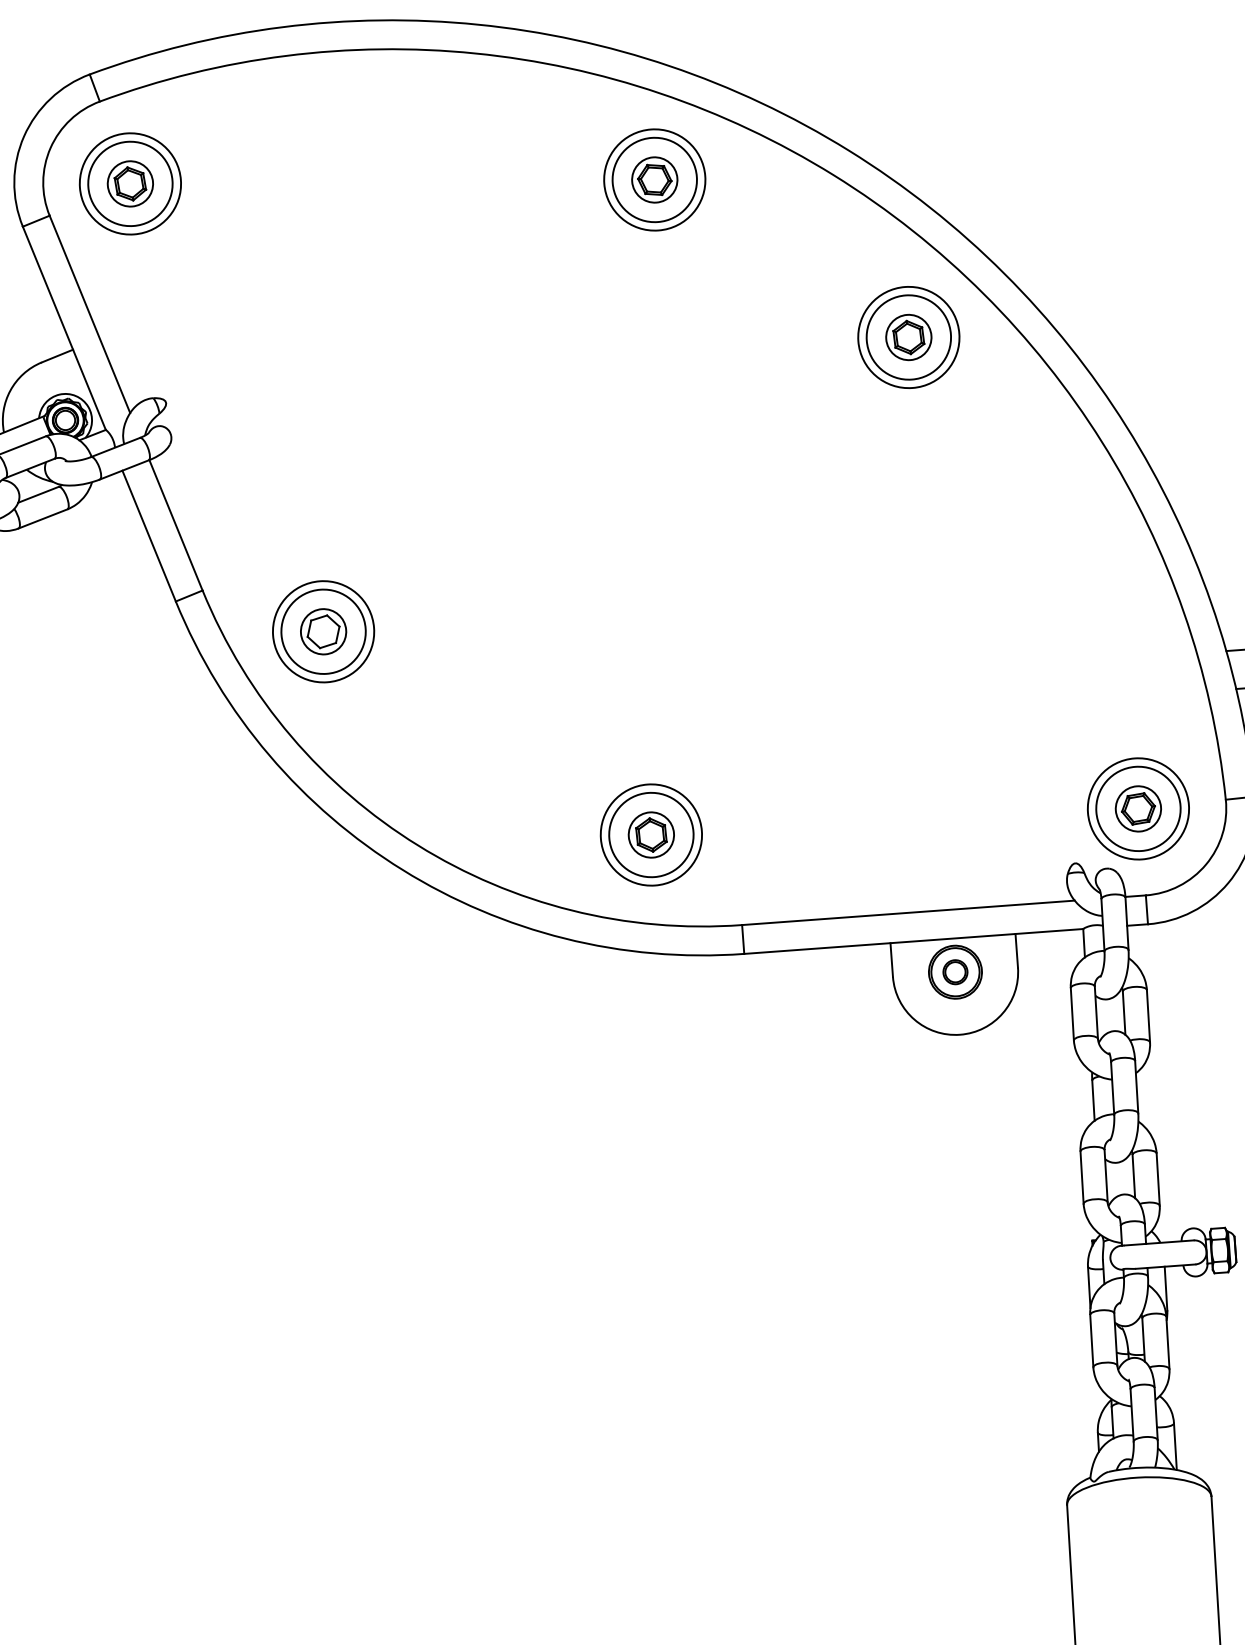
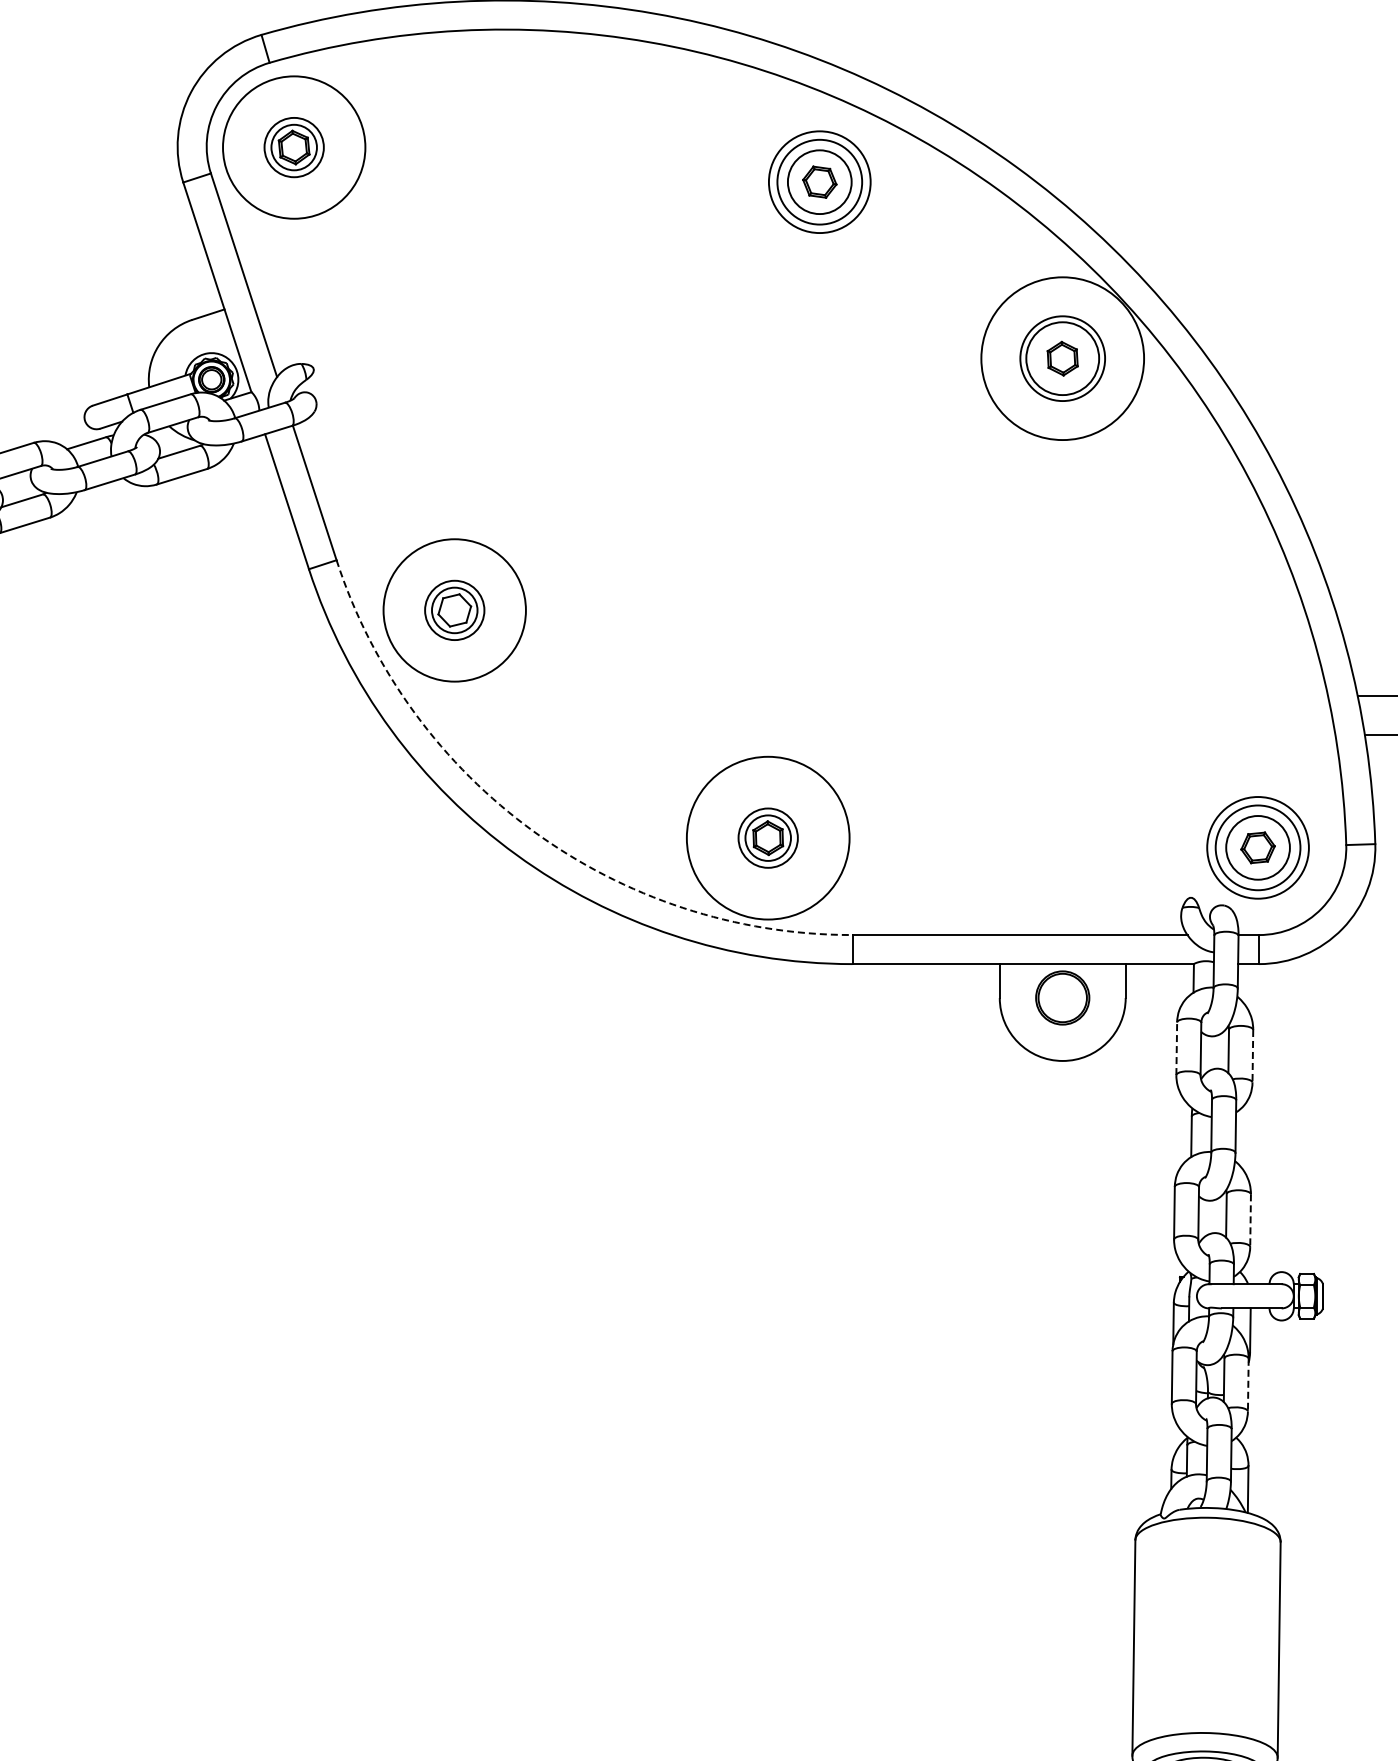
circle: (654, 179) -> (819, 181), size x1.4
circle: (129, 183) -> (293, 147), size x0.7
circle: (130, 183) -> (294, 147), size x1.4
circle: (908, 337) -> (1062, 358), size x1.6
circle: (908, 337) -> (1062, 358), size x1.6
circle: (323, 631) -> (454, 610), size x0.7
circle: (323, 631) -> (454, 610), size x1.4
circle: (1137, 808) -> (1257, 847), size x1.4
circle: (650, 834) -> (767, 837), size x0.7
circle: (651, 835) -> (768, 838), size x1.6
arc: (417, 845) -> (533, 831), solid -> dashed
part: (955, 971) -> (1062, 997), removed
line: (1072, 1014) -> (1176, 1048), solid -> dashed
line: (1148, 1016) -> (1252, 1056), solid -> dashed
line: (1158, 1180) -> (1250, 1221), solid -> dashed
line: (1168, 1343) -> (1248, 1385), solid -> dashed

